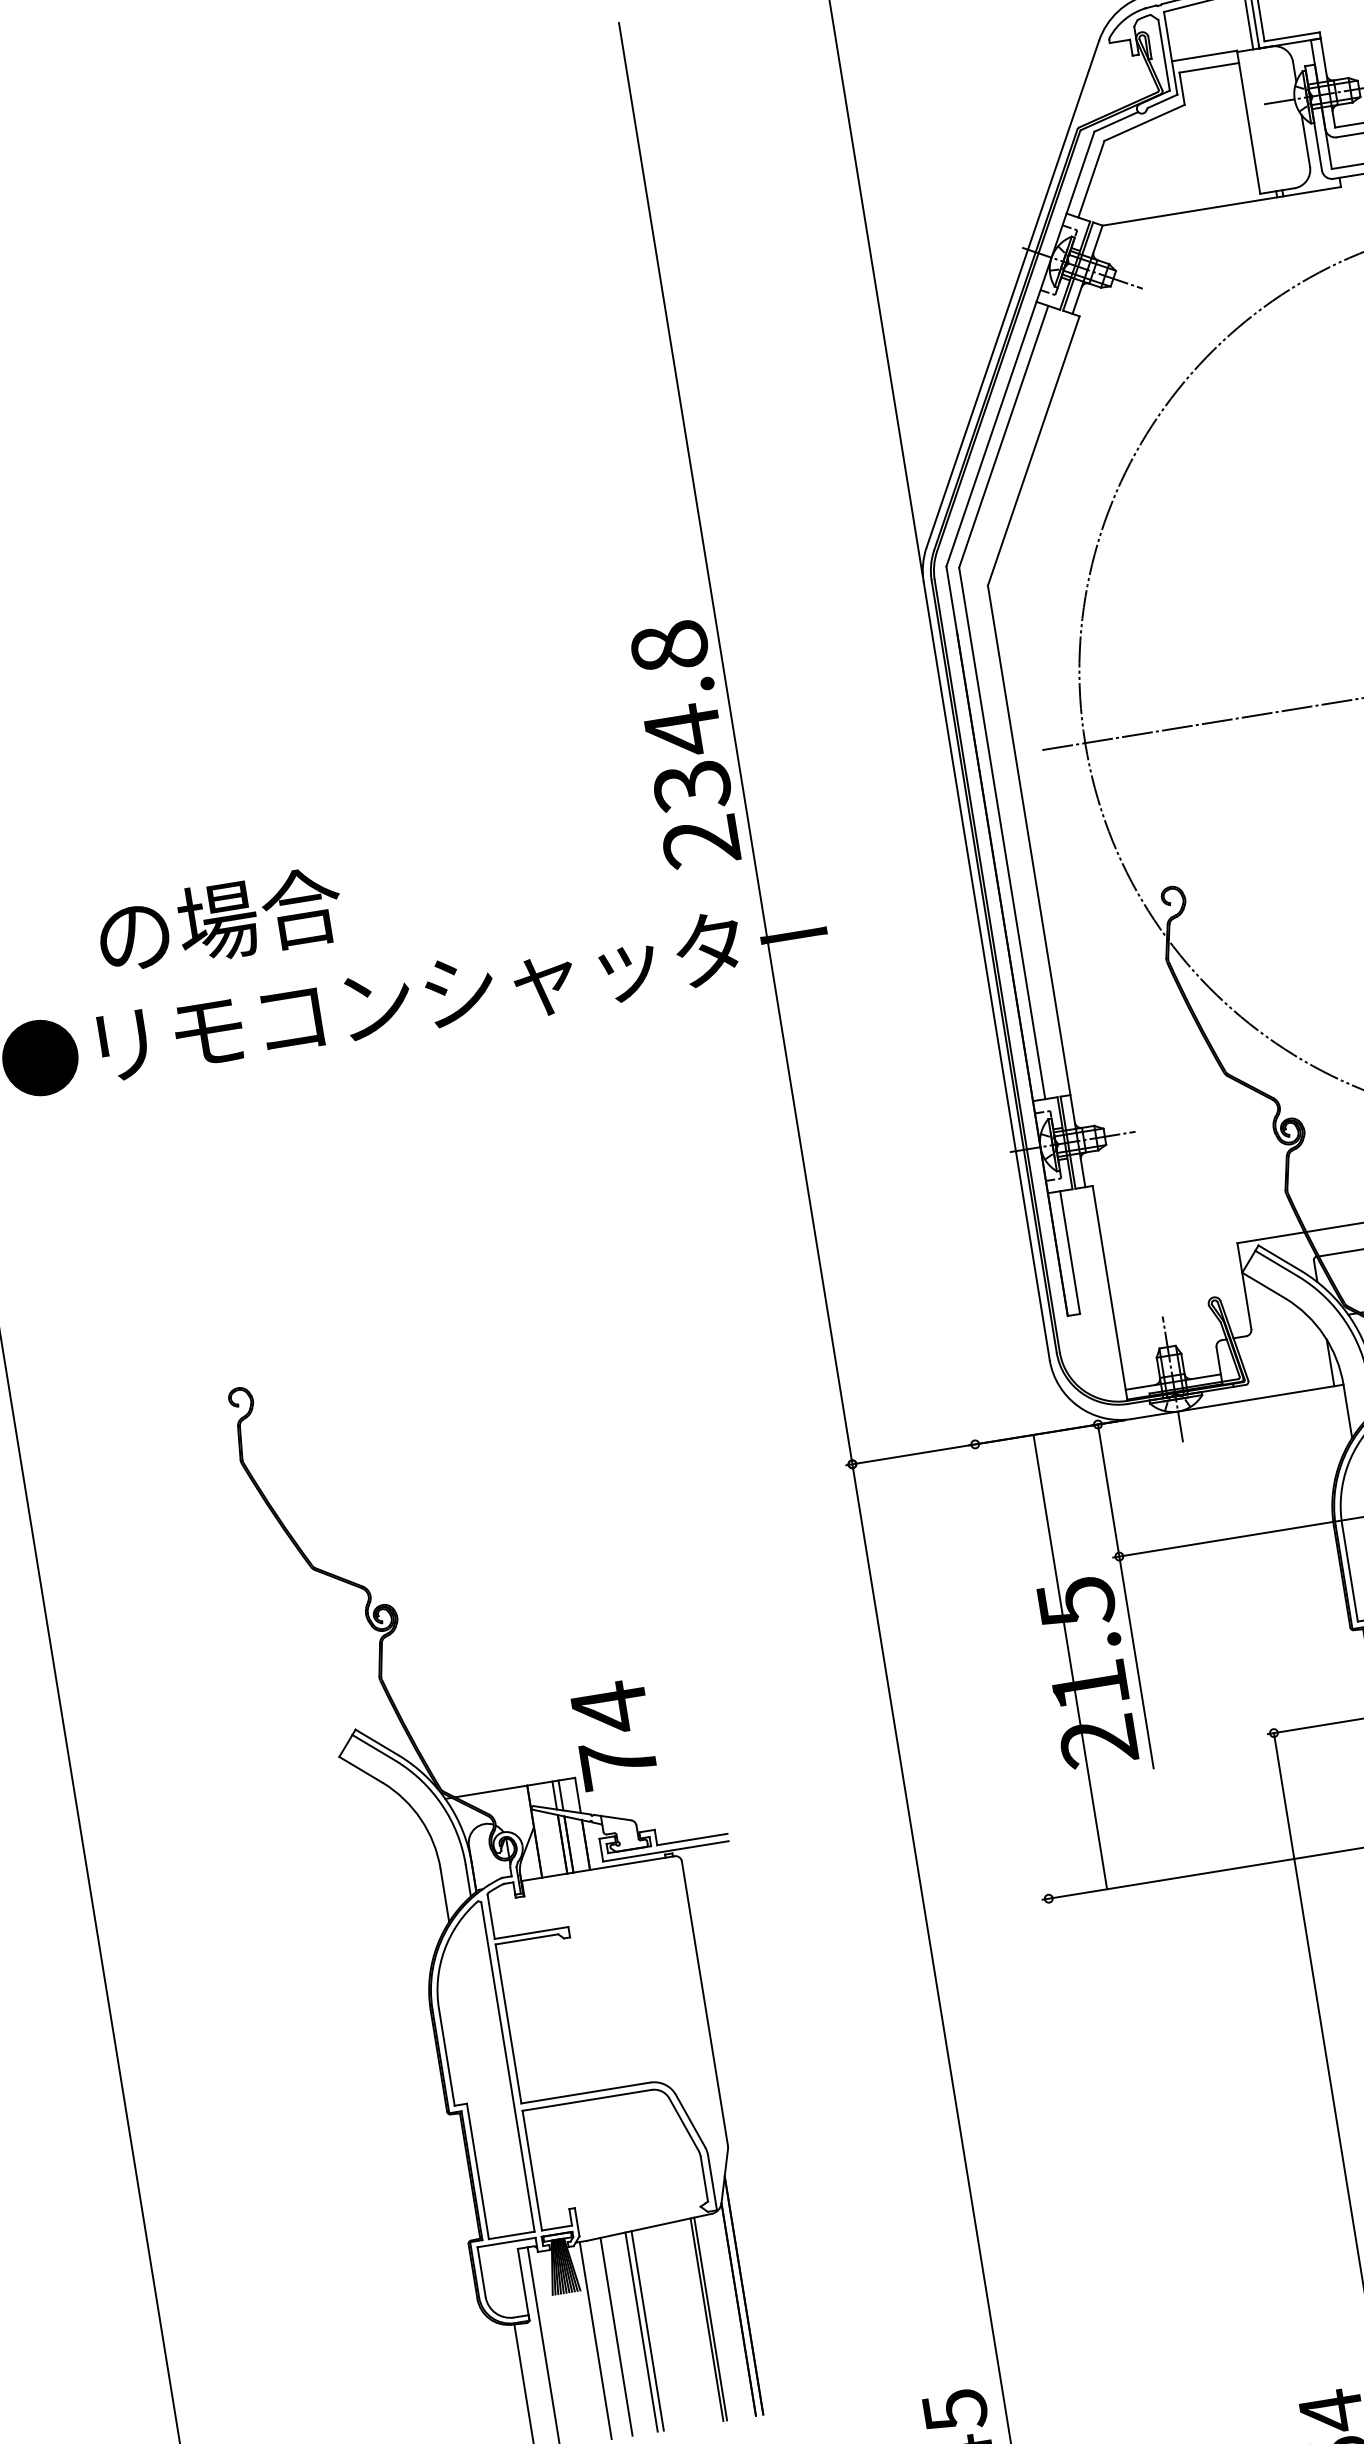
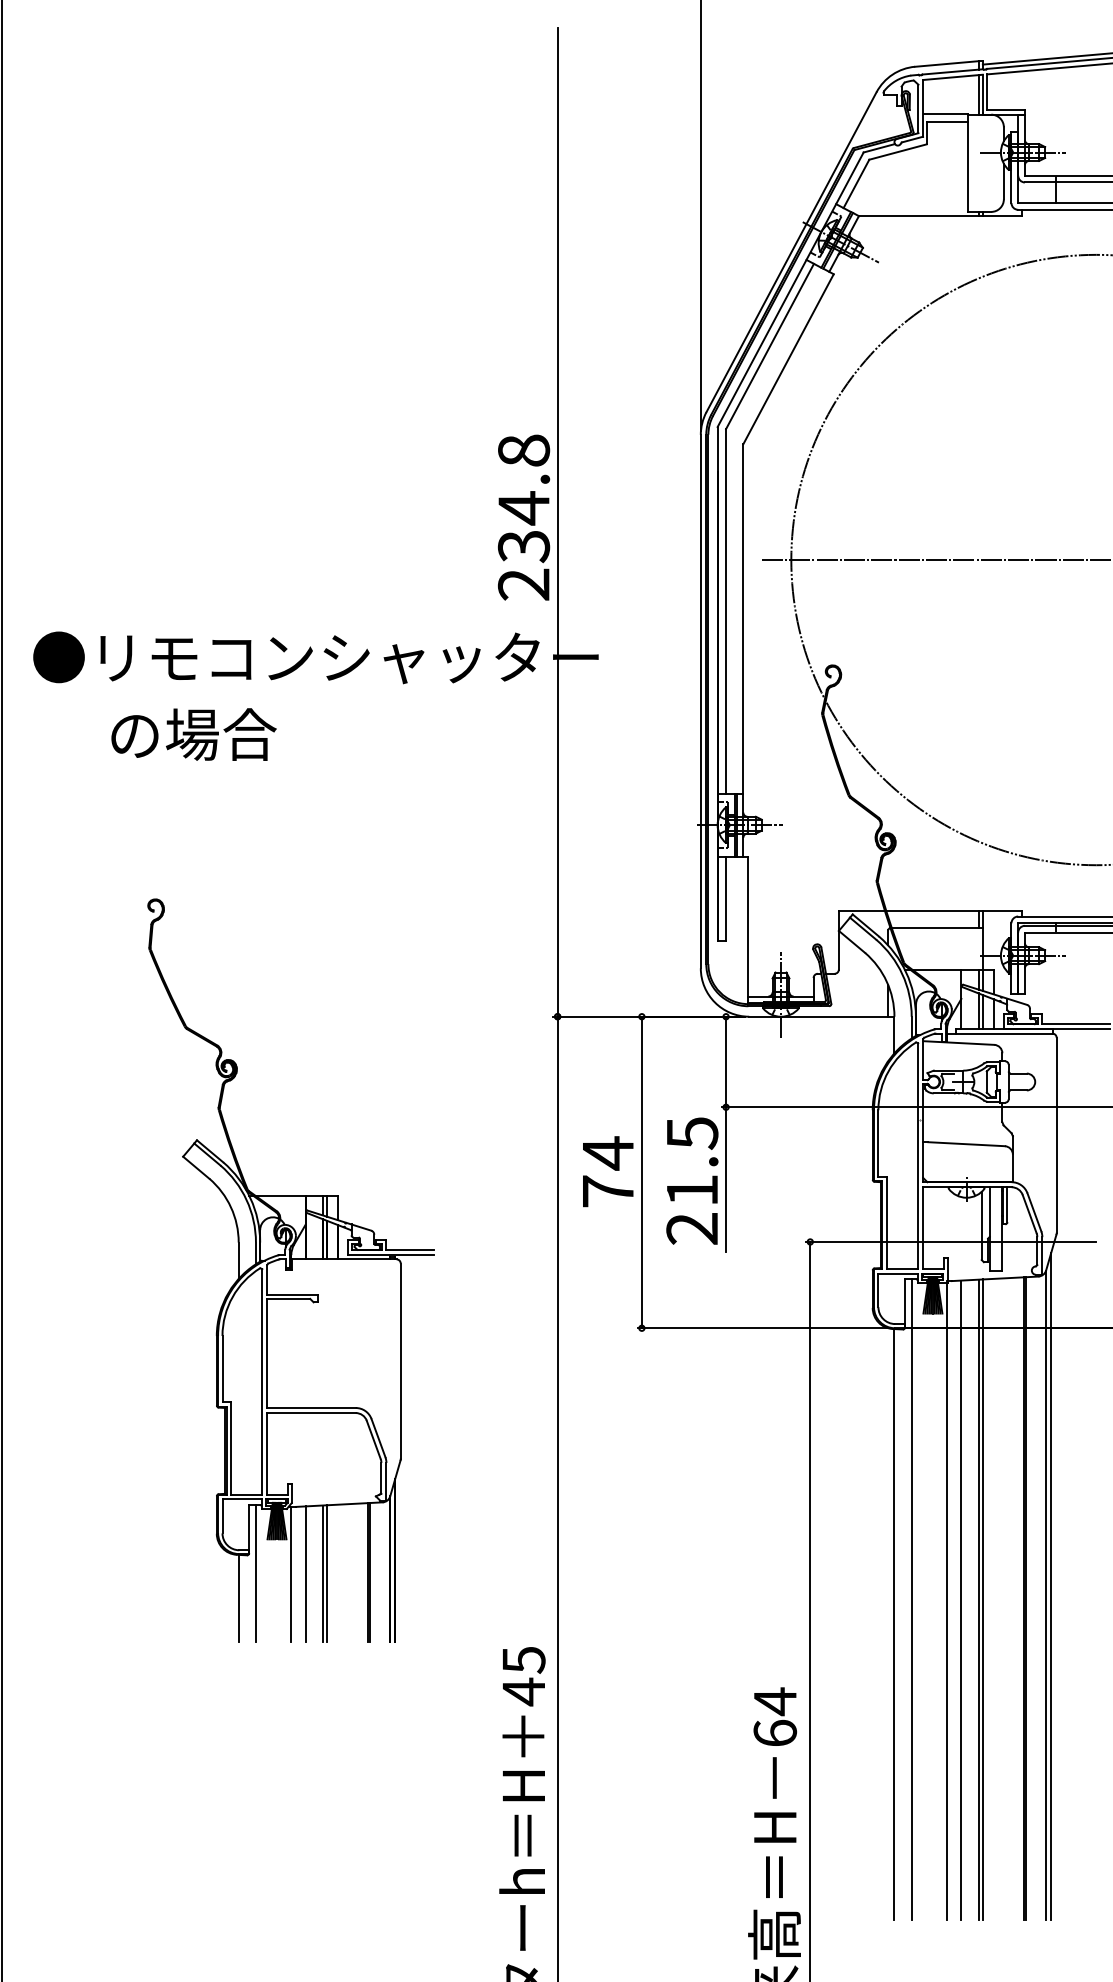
text: (219, 921) -> (193, 734), moved
line: (1069, 1662) -> (641, 1172), moved
text: (614, 1734) -> (608, 1171), moved

